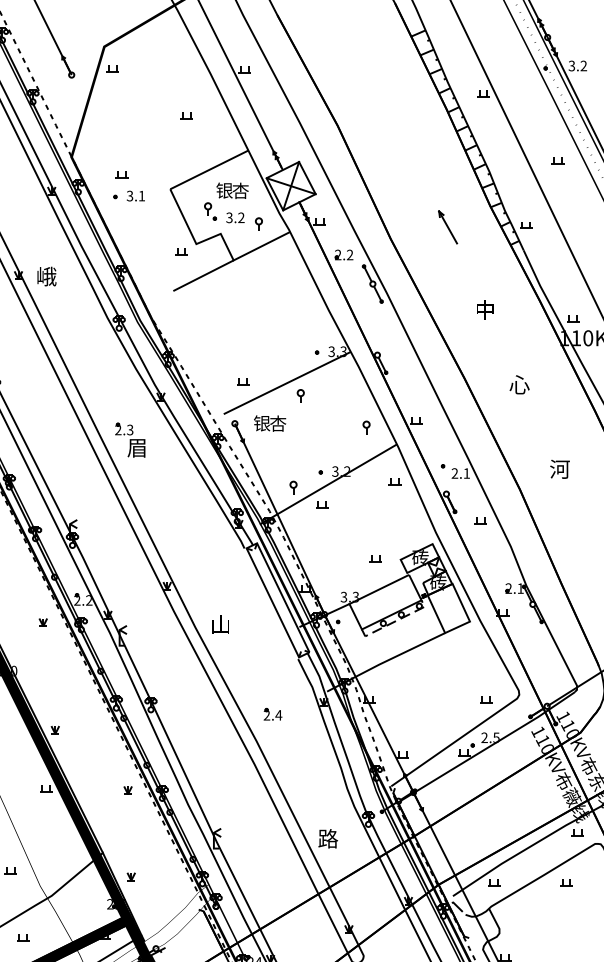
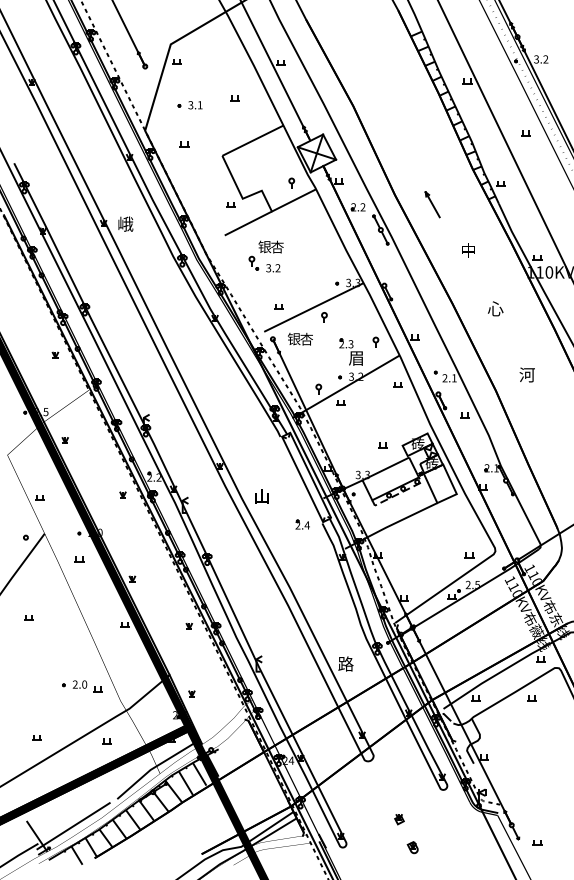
part: (128, 196) -> (189, 105), moved
part: (225, 202) -> (265, 256), moved
part: (447, 227) -> (432, 204), moved
part: (129, 439) -> (350, 351), moved
part: (272, 714) -> (302, 524), moved

